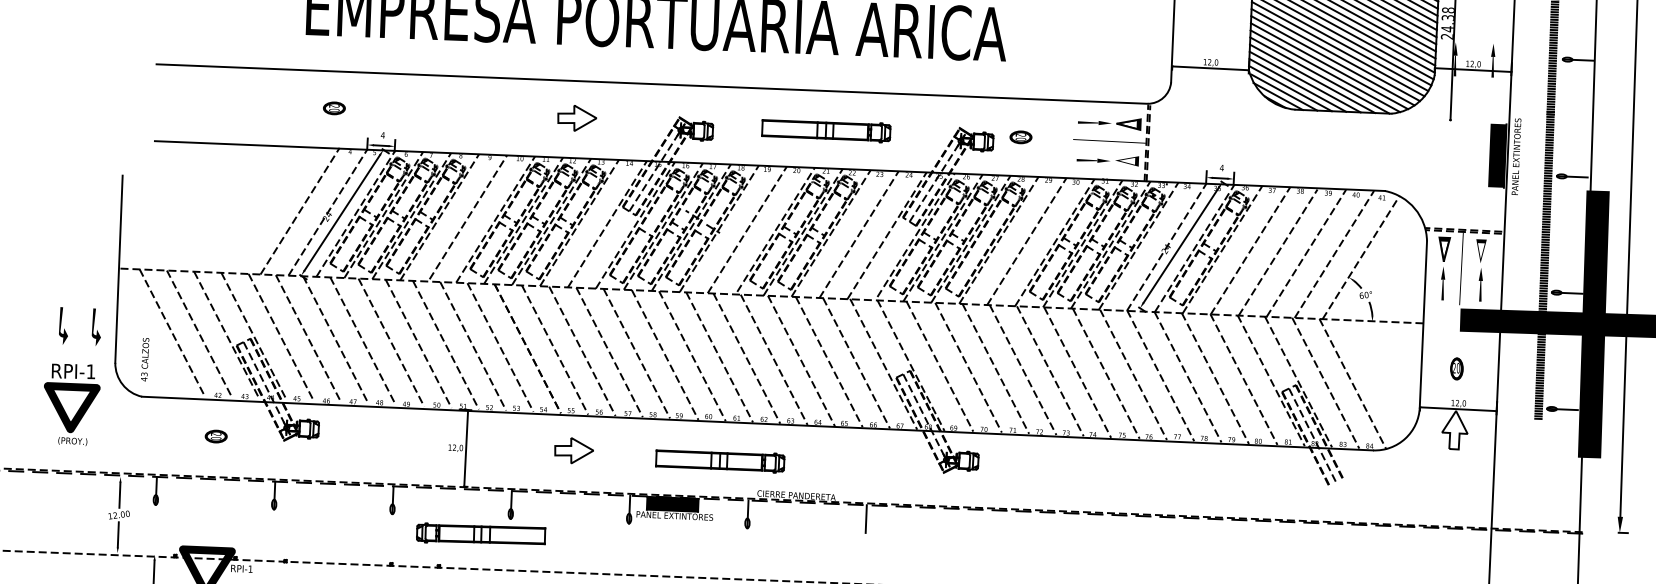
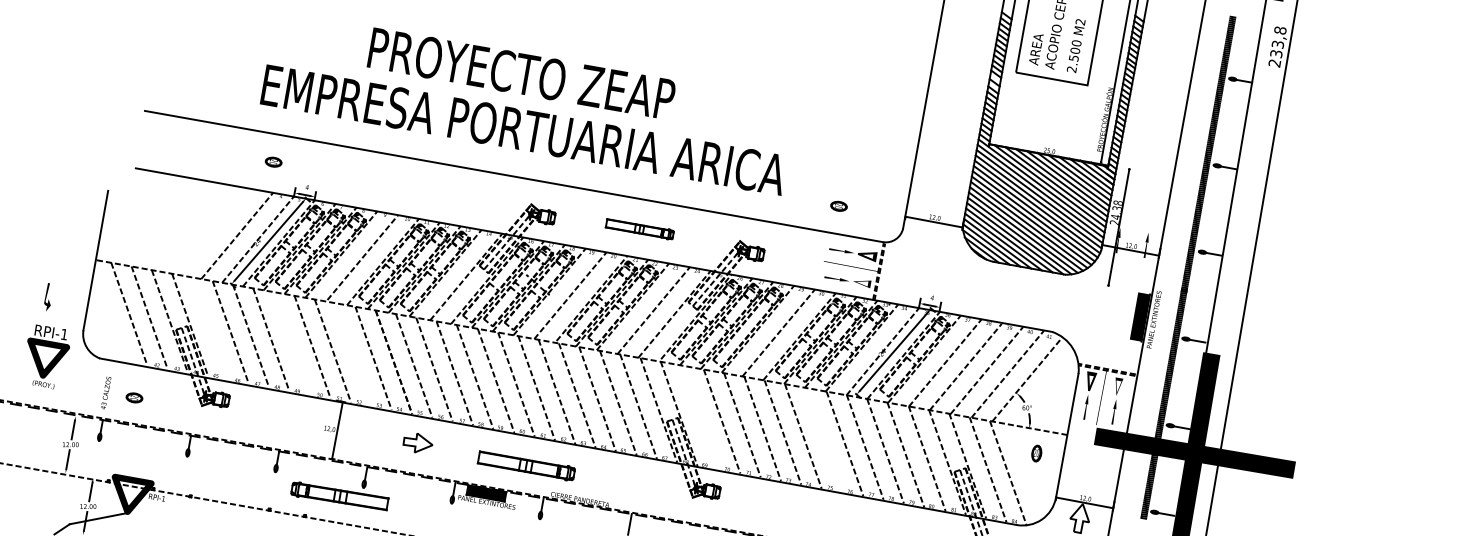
part: (577, 118) -> (454, 194), removed
part: (825, 129) -> (639, 228), size x0.7
part: (1020, 136) -> (838, 205), moved
fill: (94, 327) -> (71, 301), removed
line: (281, 337) -> (210, 328), removed
line: (391, 342) -> (292, 343), removed
line: (473, 346) -> (353, 354), removed
text: (145, 360) -> (106, 393), moved
line: (939, 366) -> (700, 417), removed
part: (1456, 368) -> (1036, 453), moved
line: (1106, 374) -> (824, 440), removed
part: (216, 436) -> (134, 397), moved

